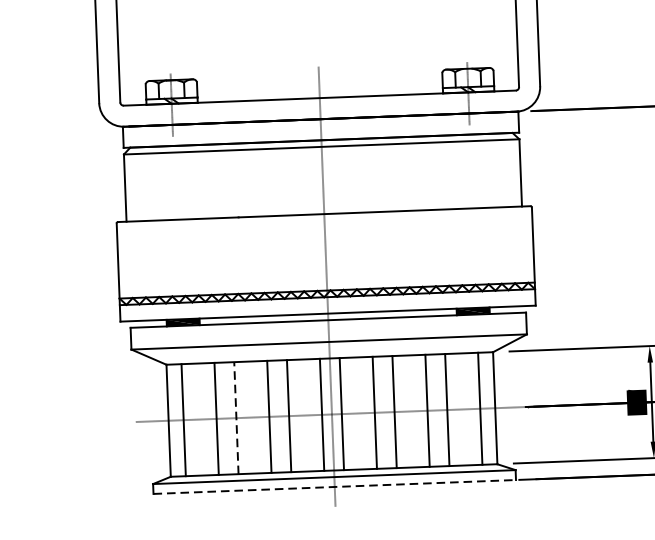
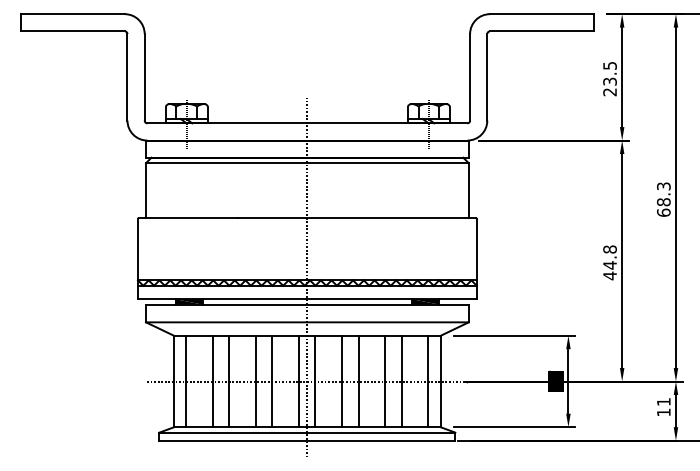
line: (236, 418) -> (229, 381), dashed -> solid
line: (334, 486) -> (307, 440), dashed -> solid

